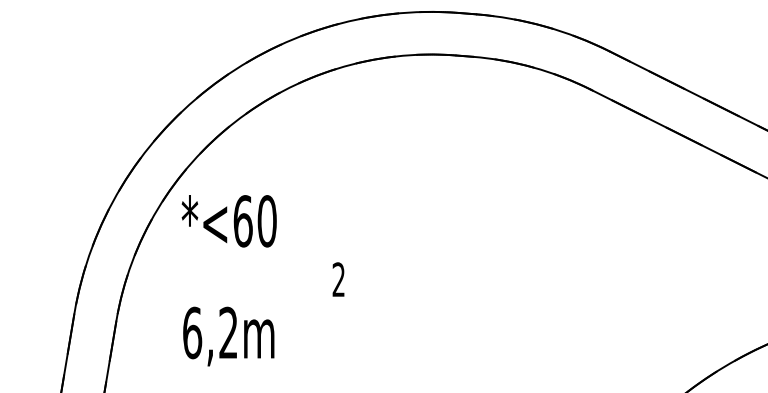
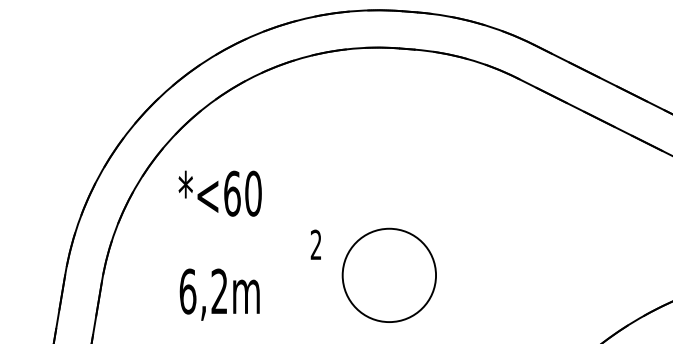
text: (262, 280) -> (249, 245), moved
circle: (444, 314) -> (389, 275), added

